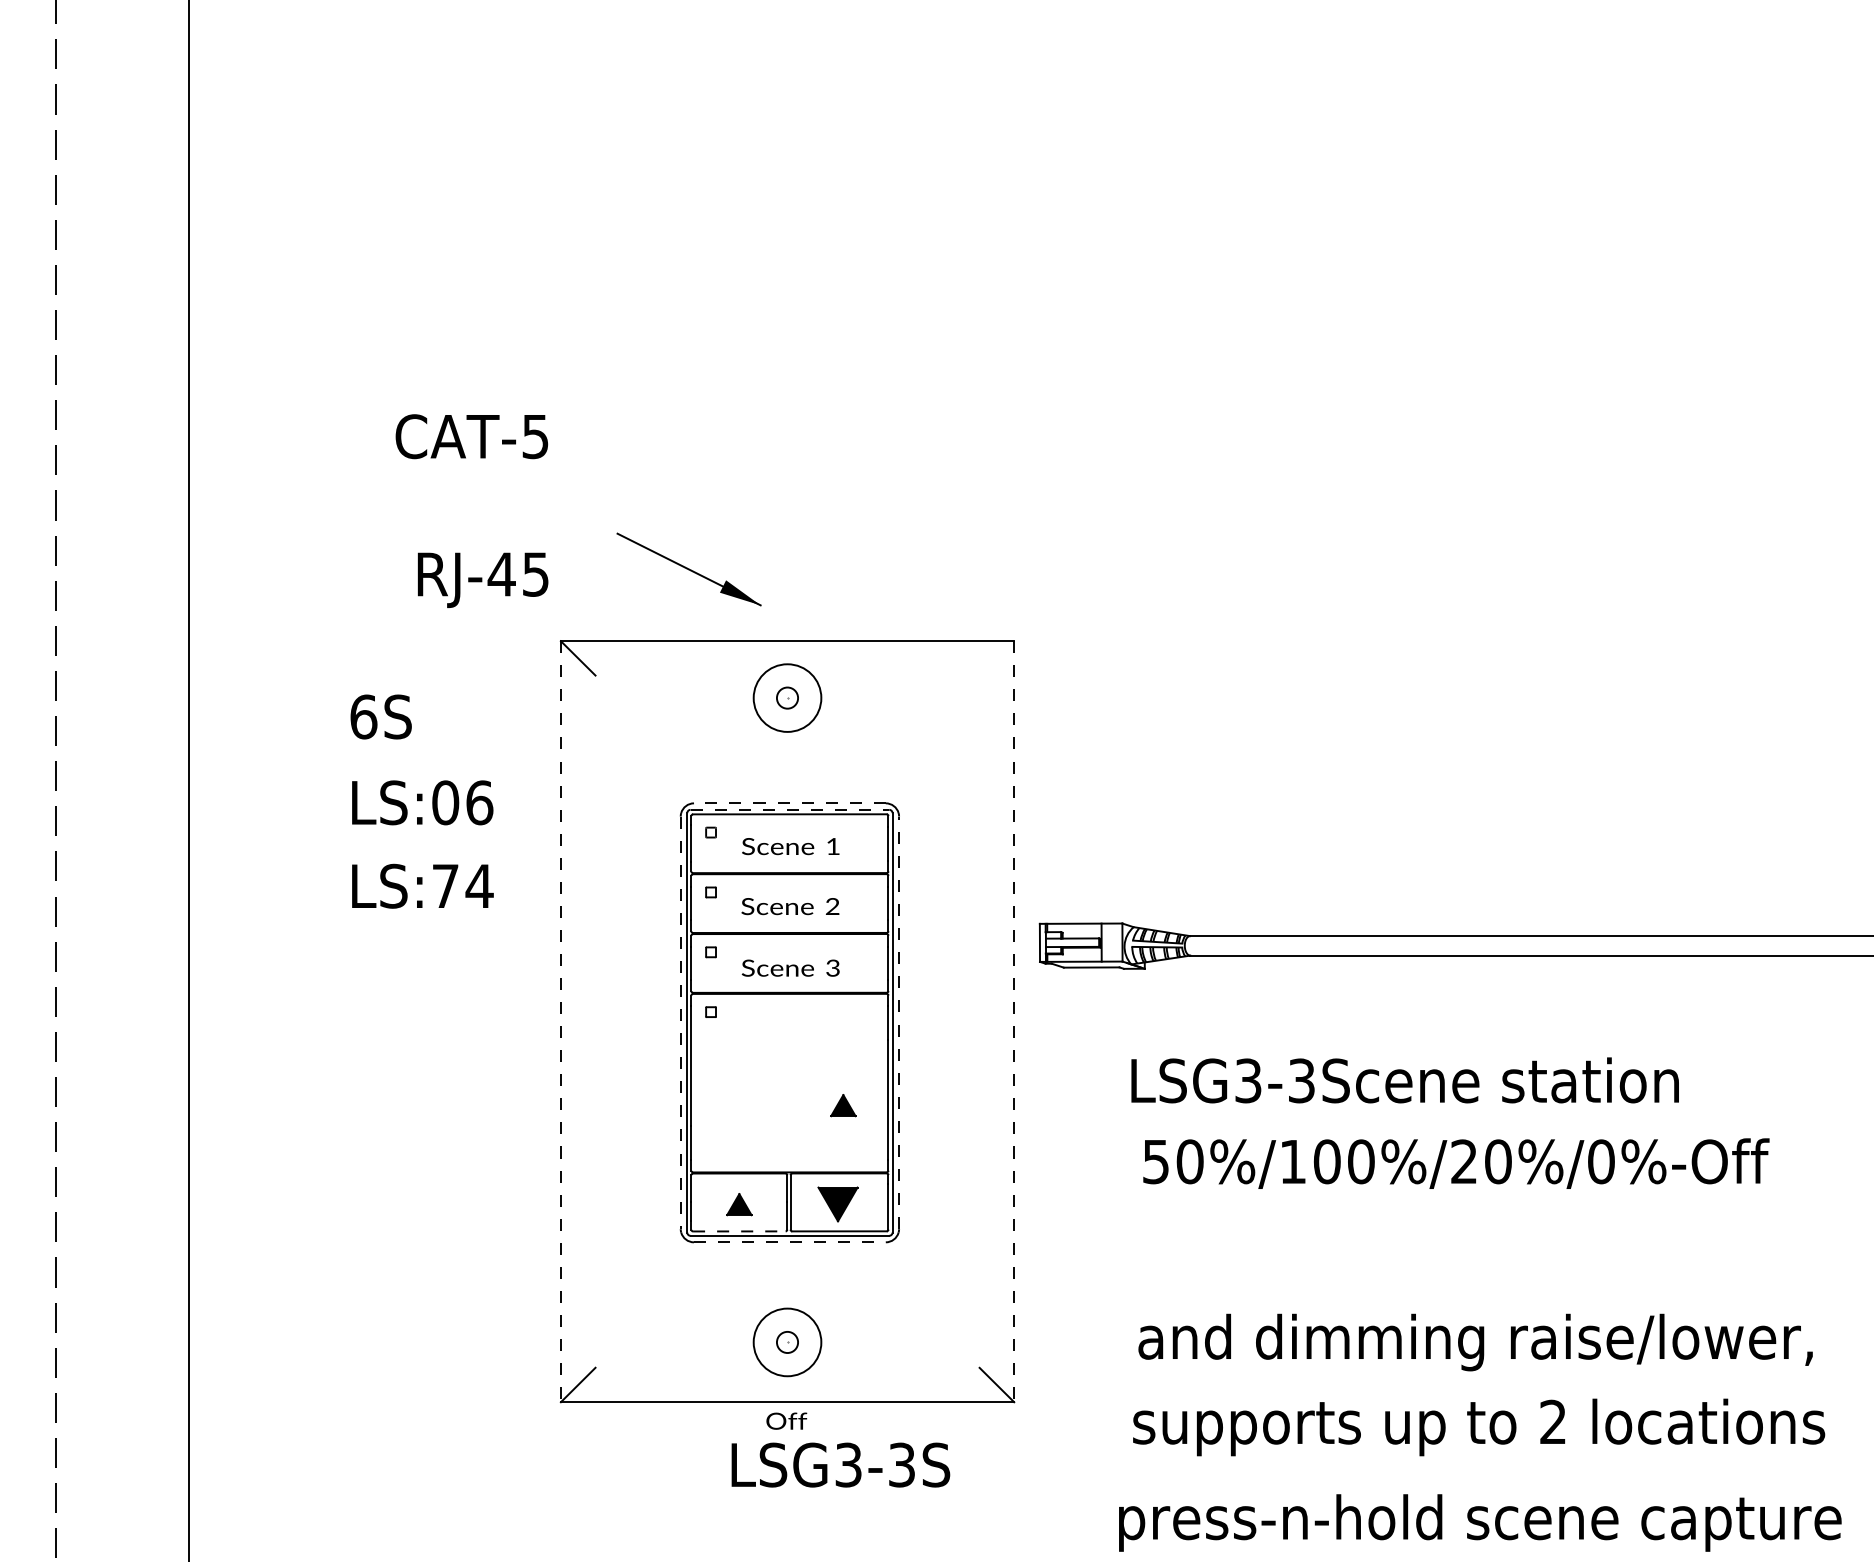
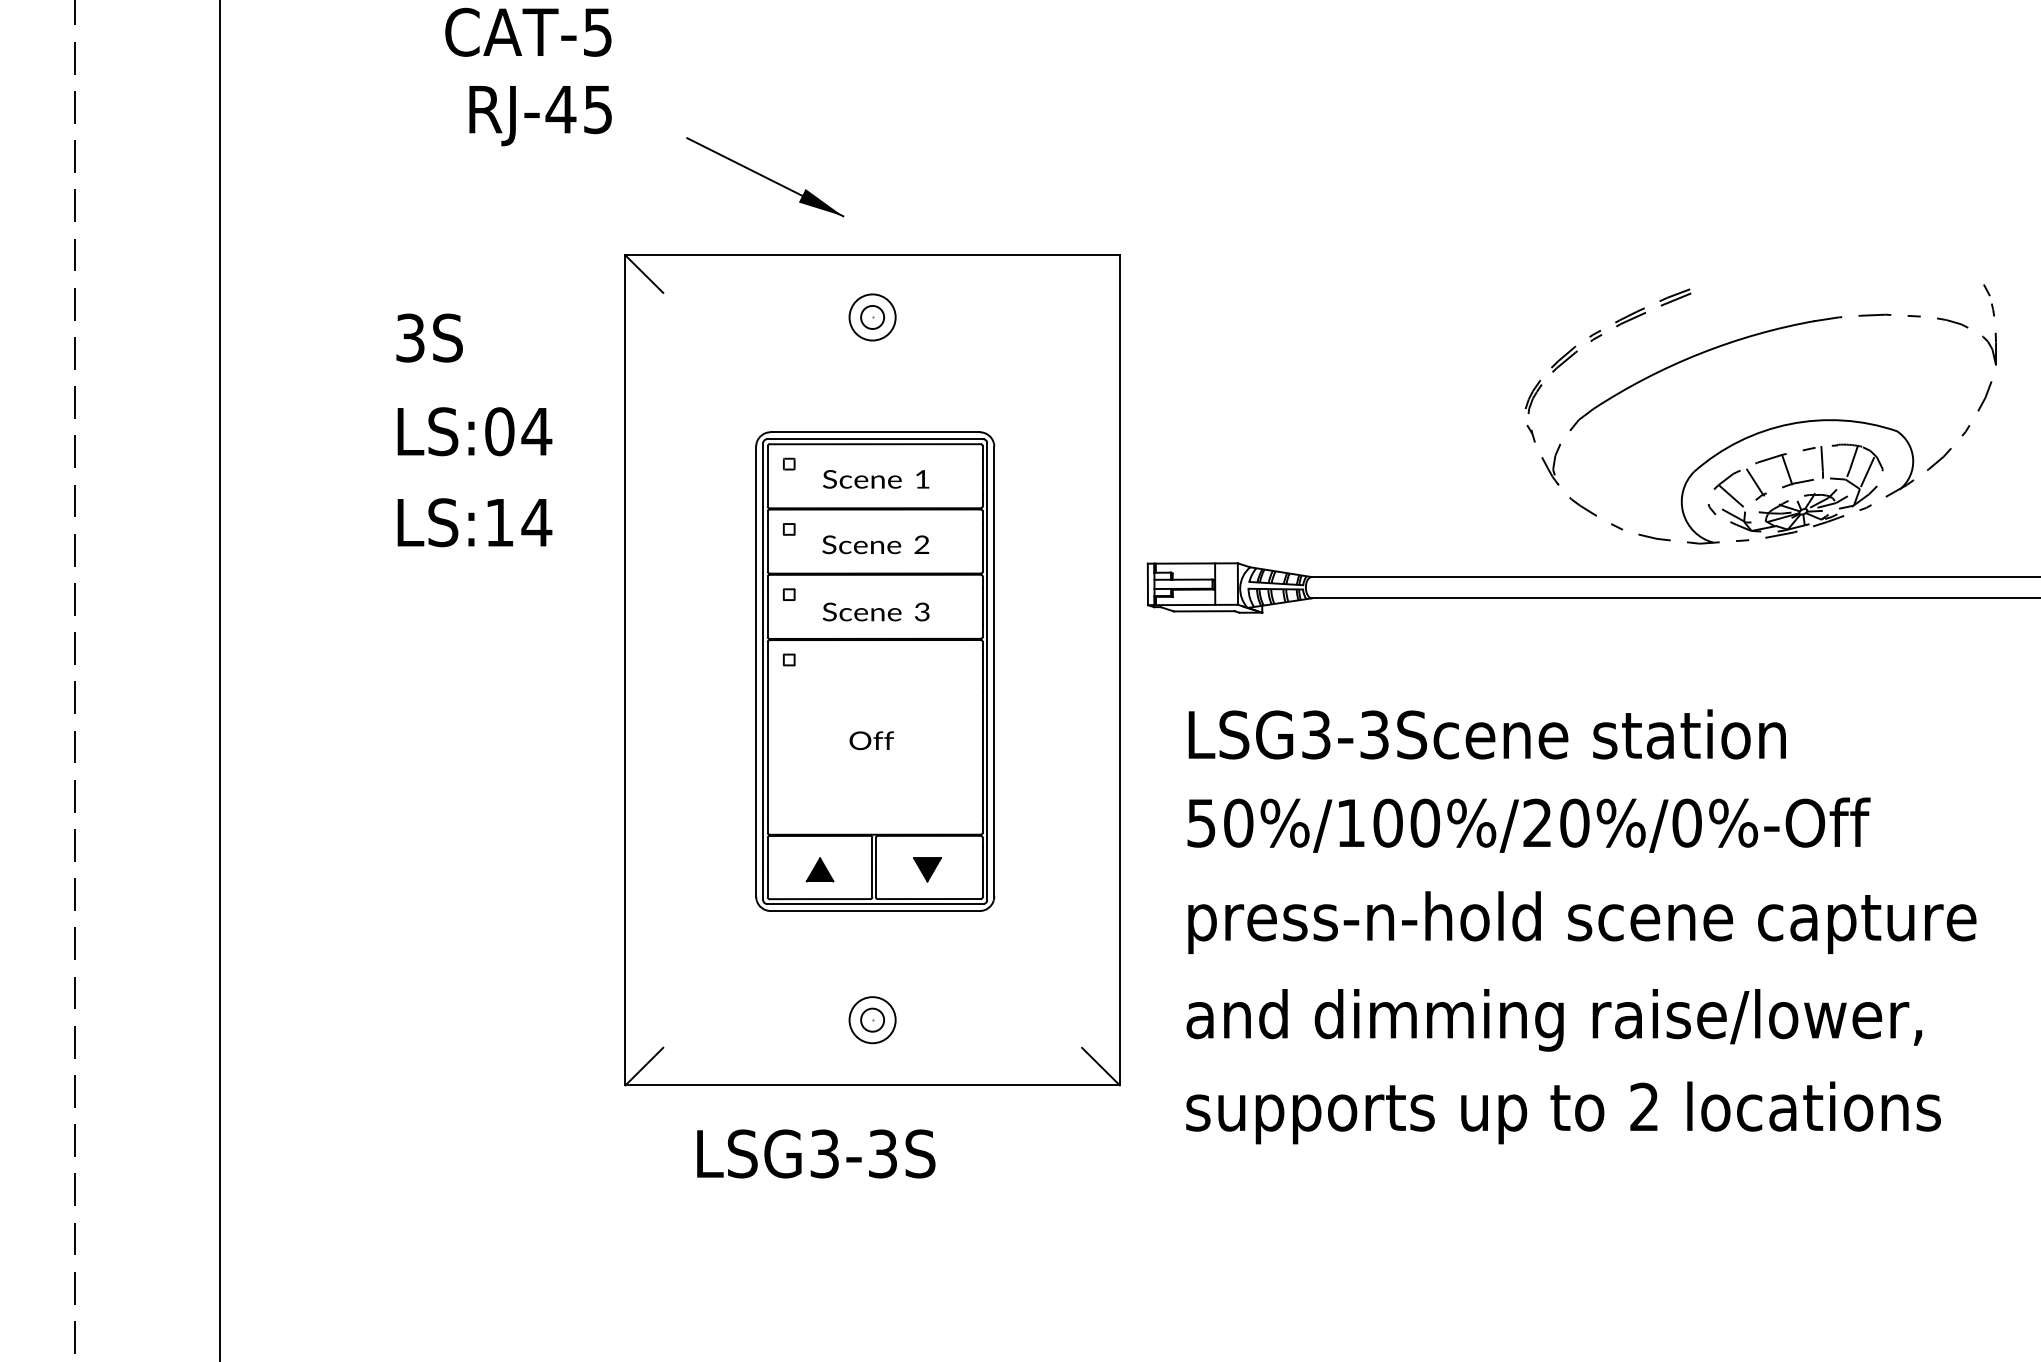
text: (483, 579) -> (541, 115), moved
circle: (787, 697) -> (872, 316), size x0.62
text: (363, 716) -> (410, 337), 6S -> 3S
part: (1606, 800) -> (1765, 429), added
text: (479, 802) -> (536, 431), LS:06 -> LS:04
line: (789, 803) -> (874, 432), dashed -> solid
line: (790, 809) -> (875, 438), dashed -> solid
text: (445, 885) -> (499, 521), LS:74 -> LS:14
line: (560, 1021) -> (625, 670), dashed -> solid
line: (1014, 1021) -> (1120, 670), dashed -> solid
line: (899, 1022) -> (994, 671), dashed -> solid
line: (680, 1023) -> (755, 672), dashed -> solid
text: (1404, 1080) -> (1486, 734), moved
part: (843, 1105) -> (933, 761), removed
text: (1456, 1163) -> (1529, 825), moved
part: (837, 1204) -> (927, 869), size x0.62
line: (739, 1231) -> (820, 899), dashed -> solid
line: (789, 1242) -> (874, 911), dashed -> solid
circle: (787, 1342) -> (872, 1020), size x0.62
text: (1475, 1342) -> (1554, 1020), moved
text: (786, 1420) -> (871, 739), moved
text: (1479, 1427) -> (1564, 1112), moved
text: (840, 1464) -> (815, 1153), moved
text: (1480, 1522) -> (1582, 922), moved

